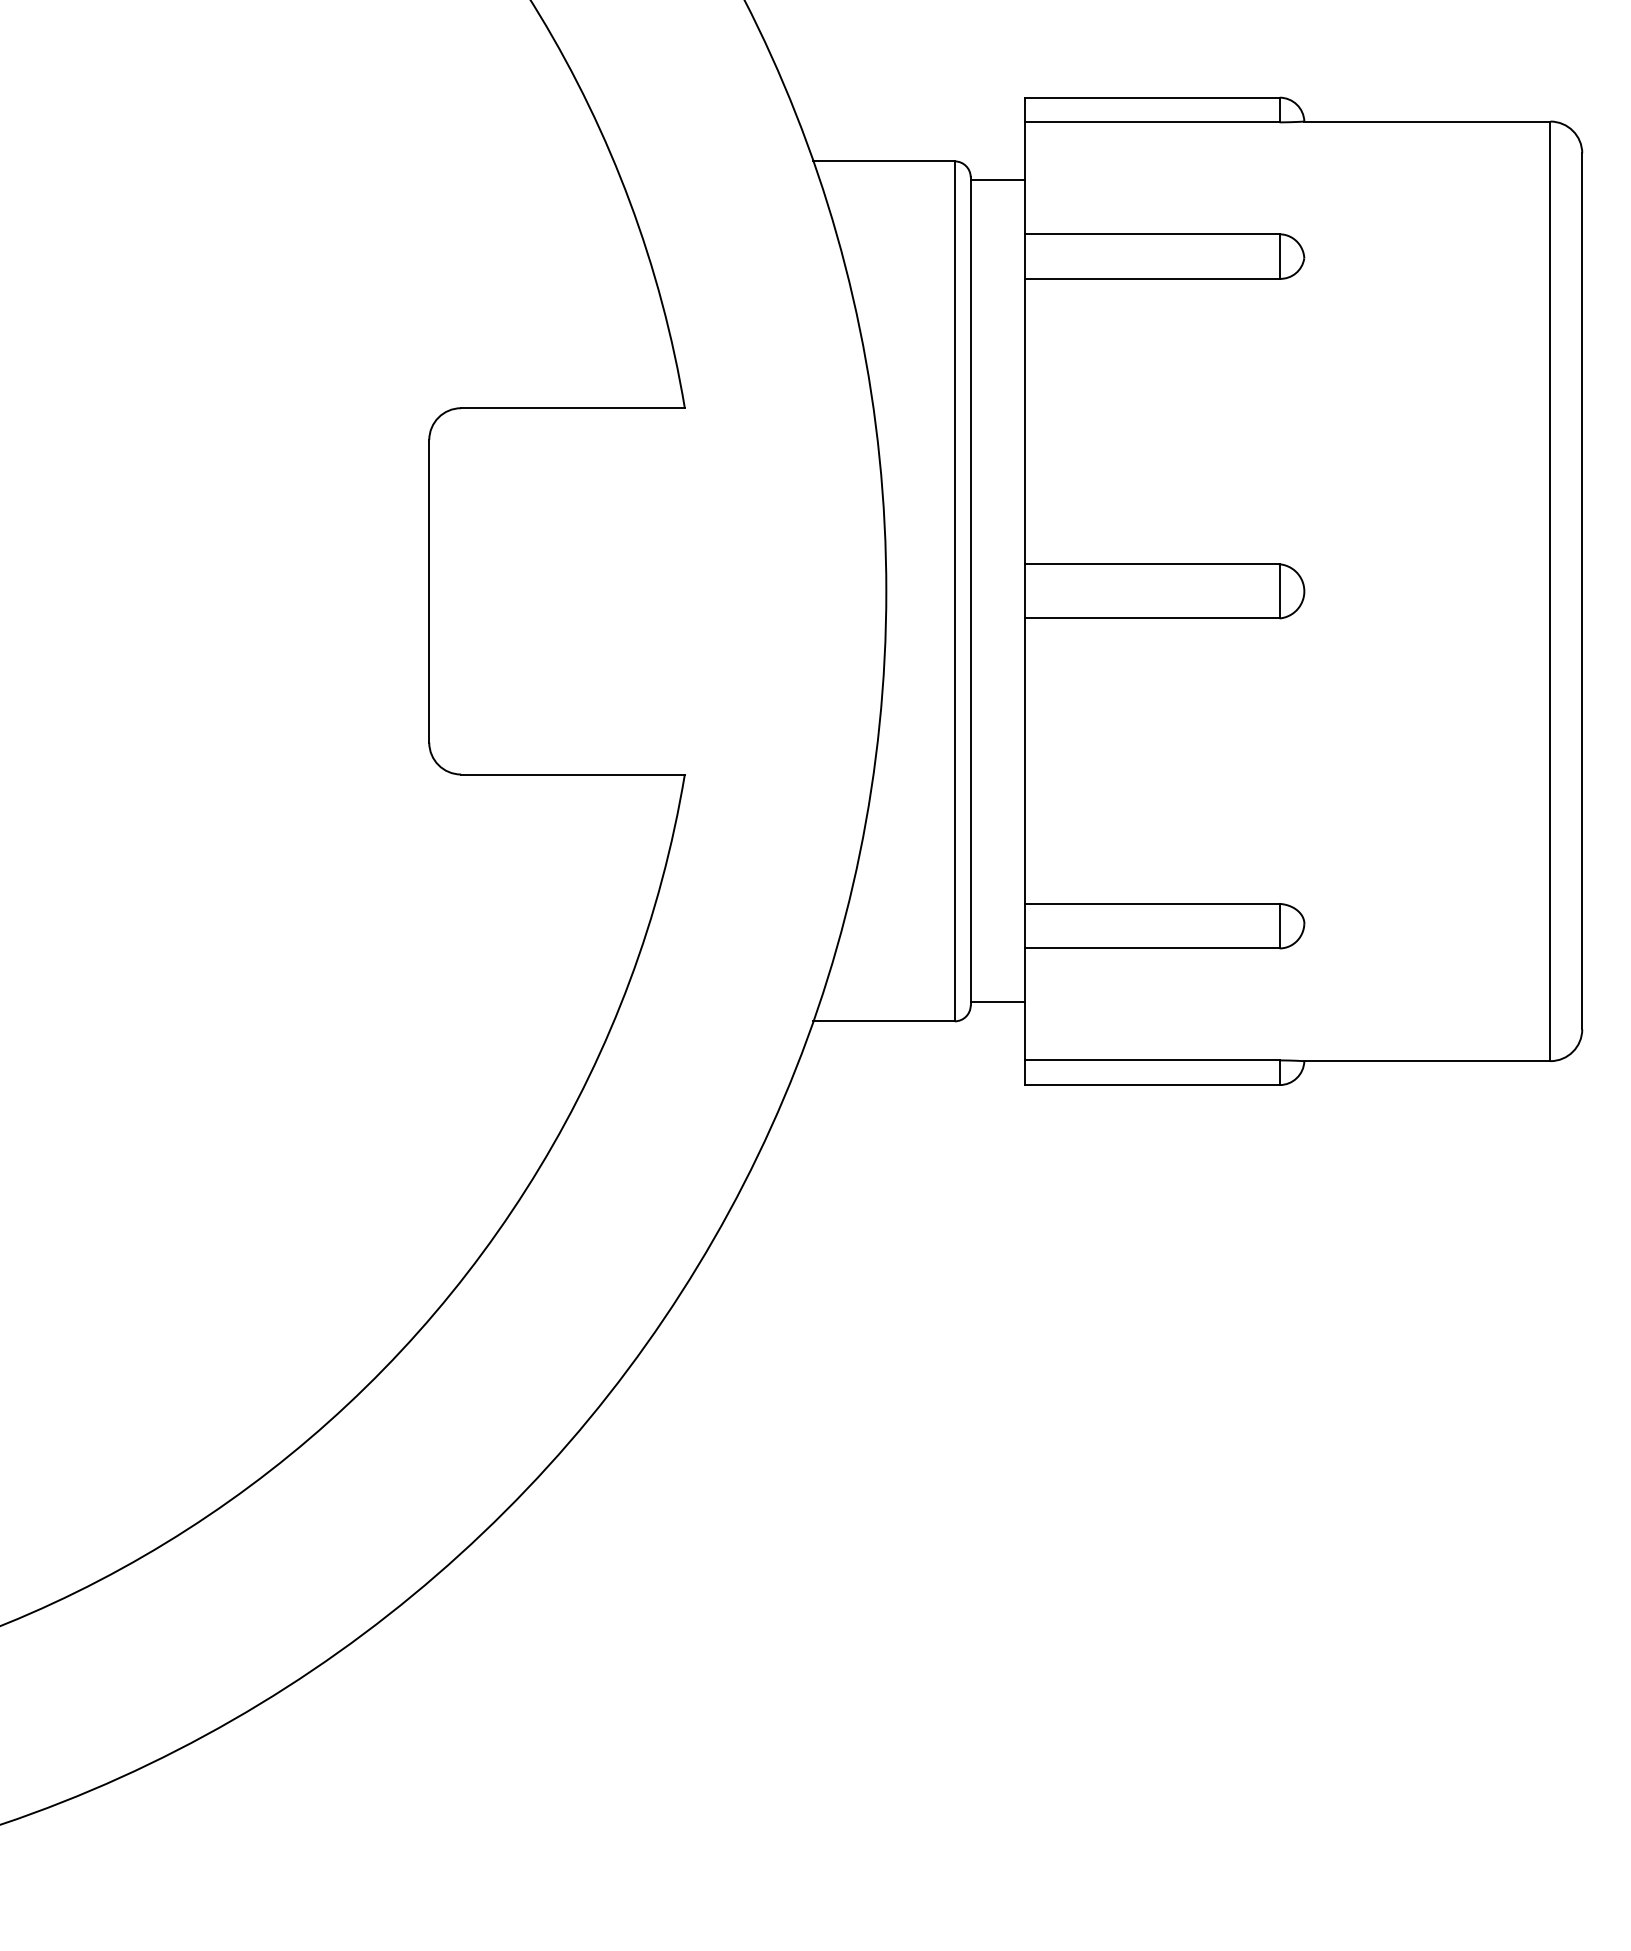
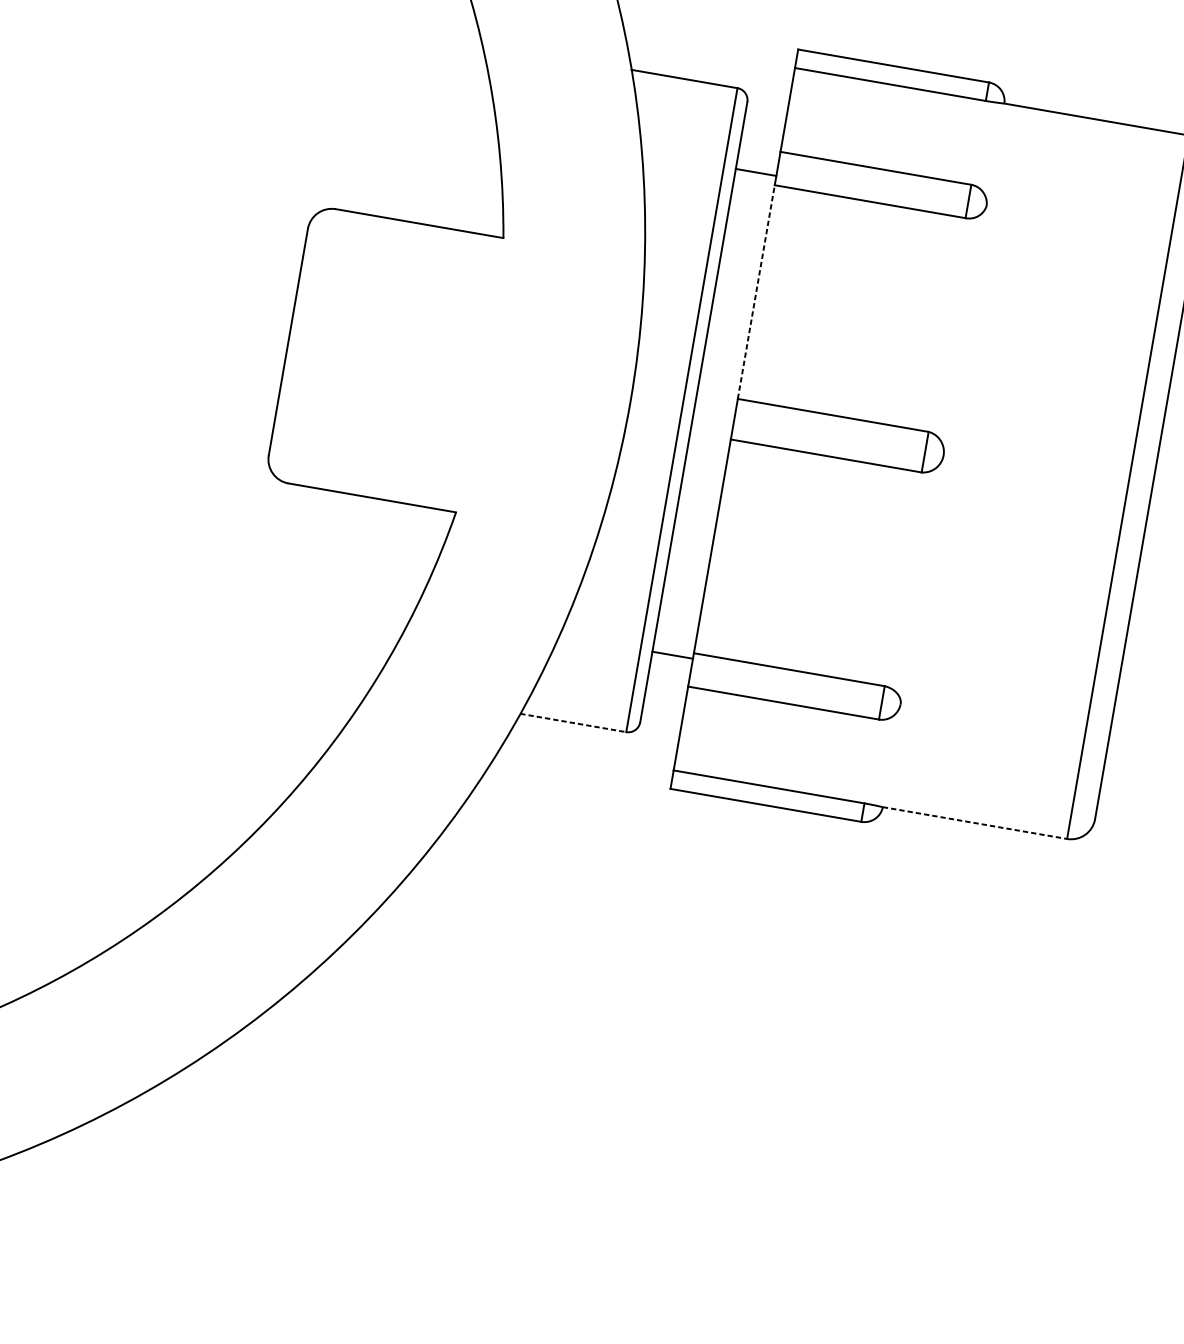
line: (997, 180) -> (755, 172), moved
line: (1024, 421) -> (756, 291), solid -> dashed
line: (997, 1002) -> (672, 655), moved
line: (884, 1021) -> (573, 723), solid -> dashed
line: (1427, 1061) -> (975, 823), solid -> dashed

